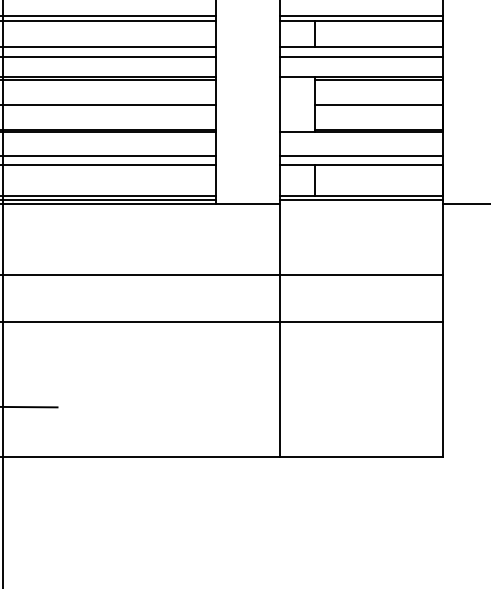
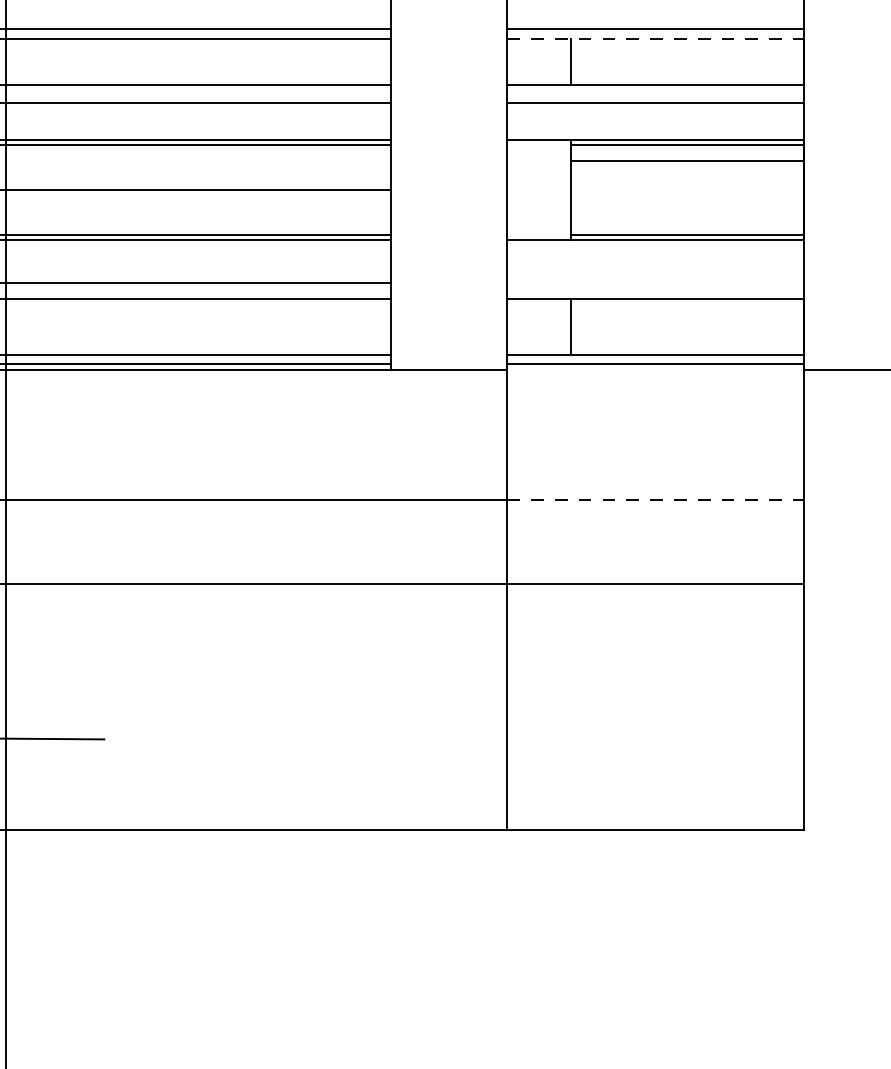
line: (361, 21) -> (656, 38), solid -> dashed
line: (378, 104) -> (686, 160), moved
line: (361, 155) -> (656, 282), removed
line: (361, 275) -> (656, 500), solid -> dashed

